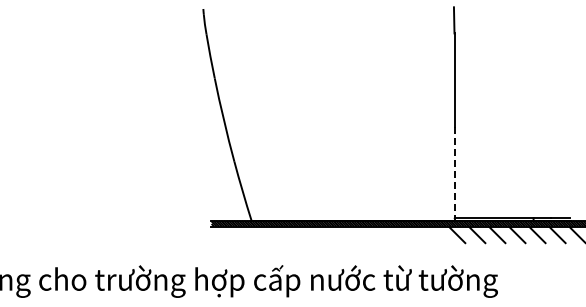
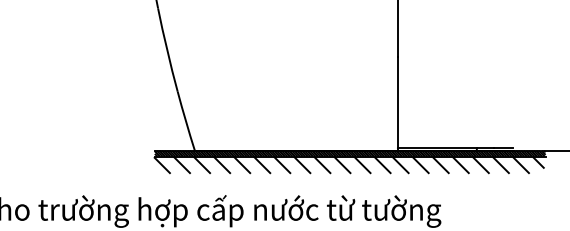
line: (454, 172) -> (397, 102), dashed -> solid
hatch: (328, 234) -> (271, 164), added

